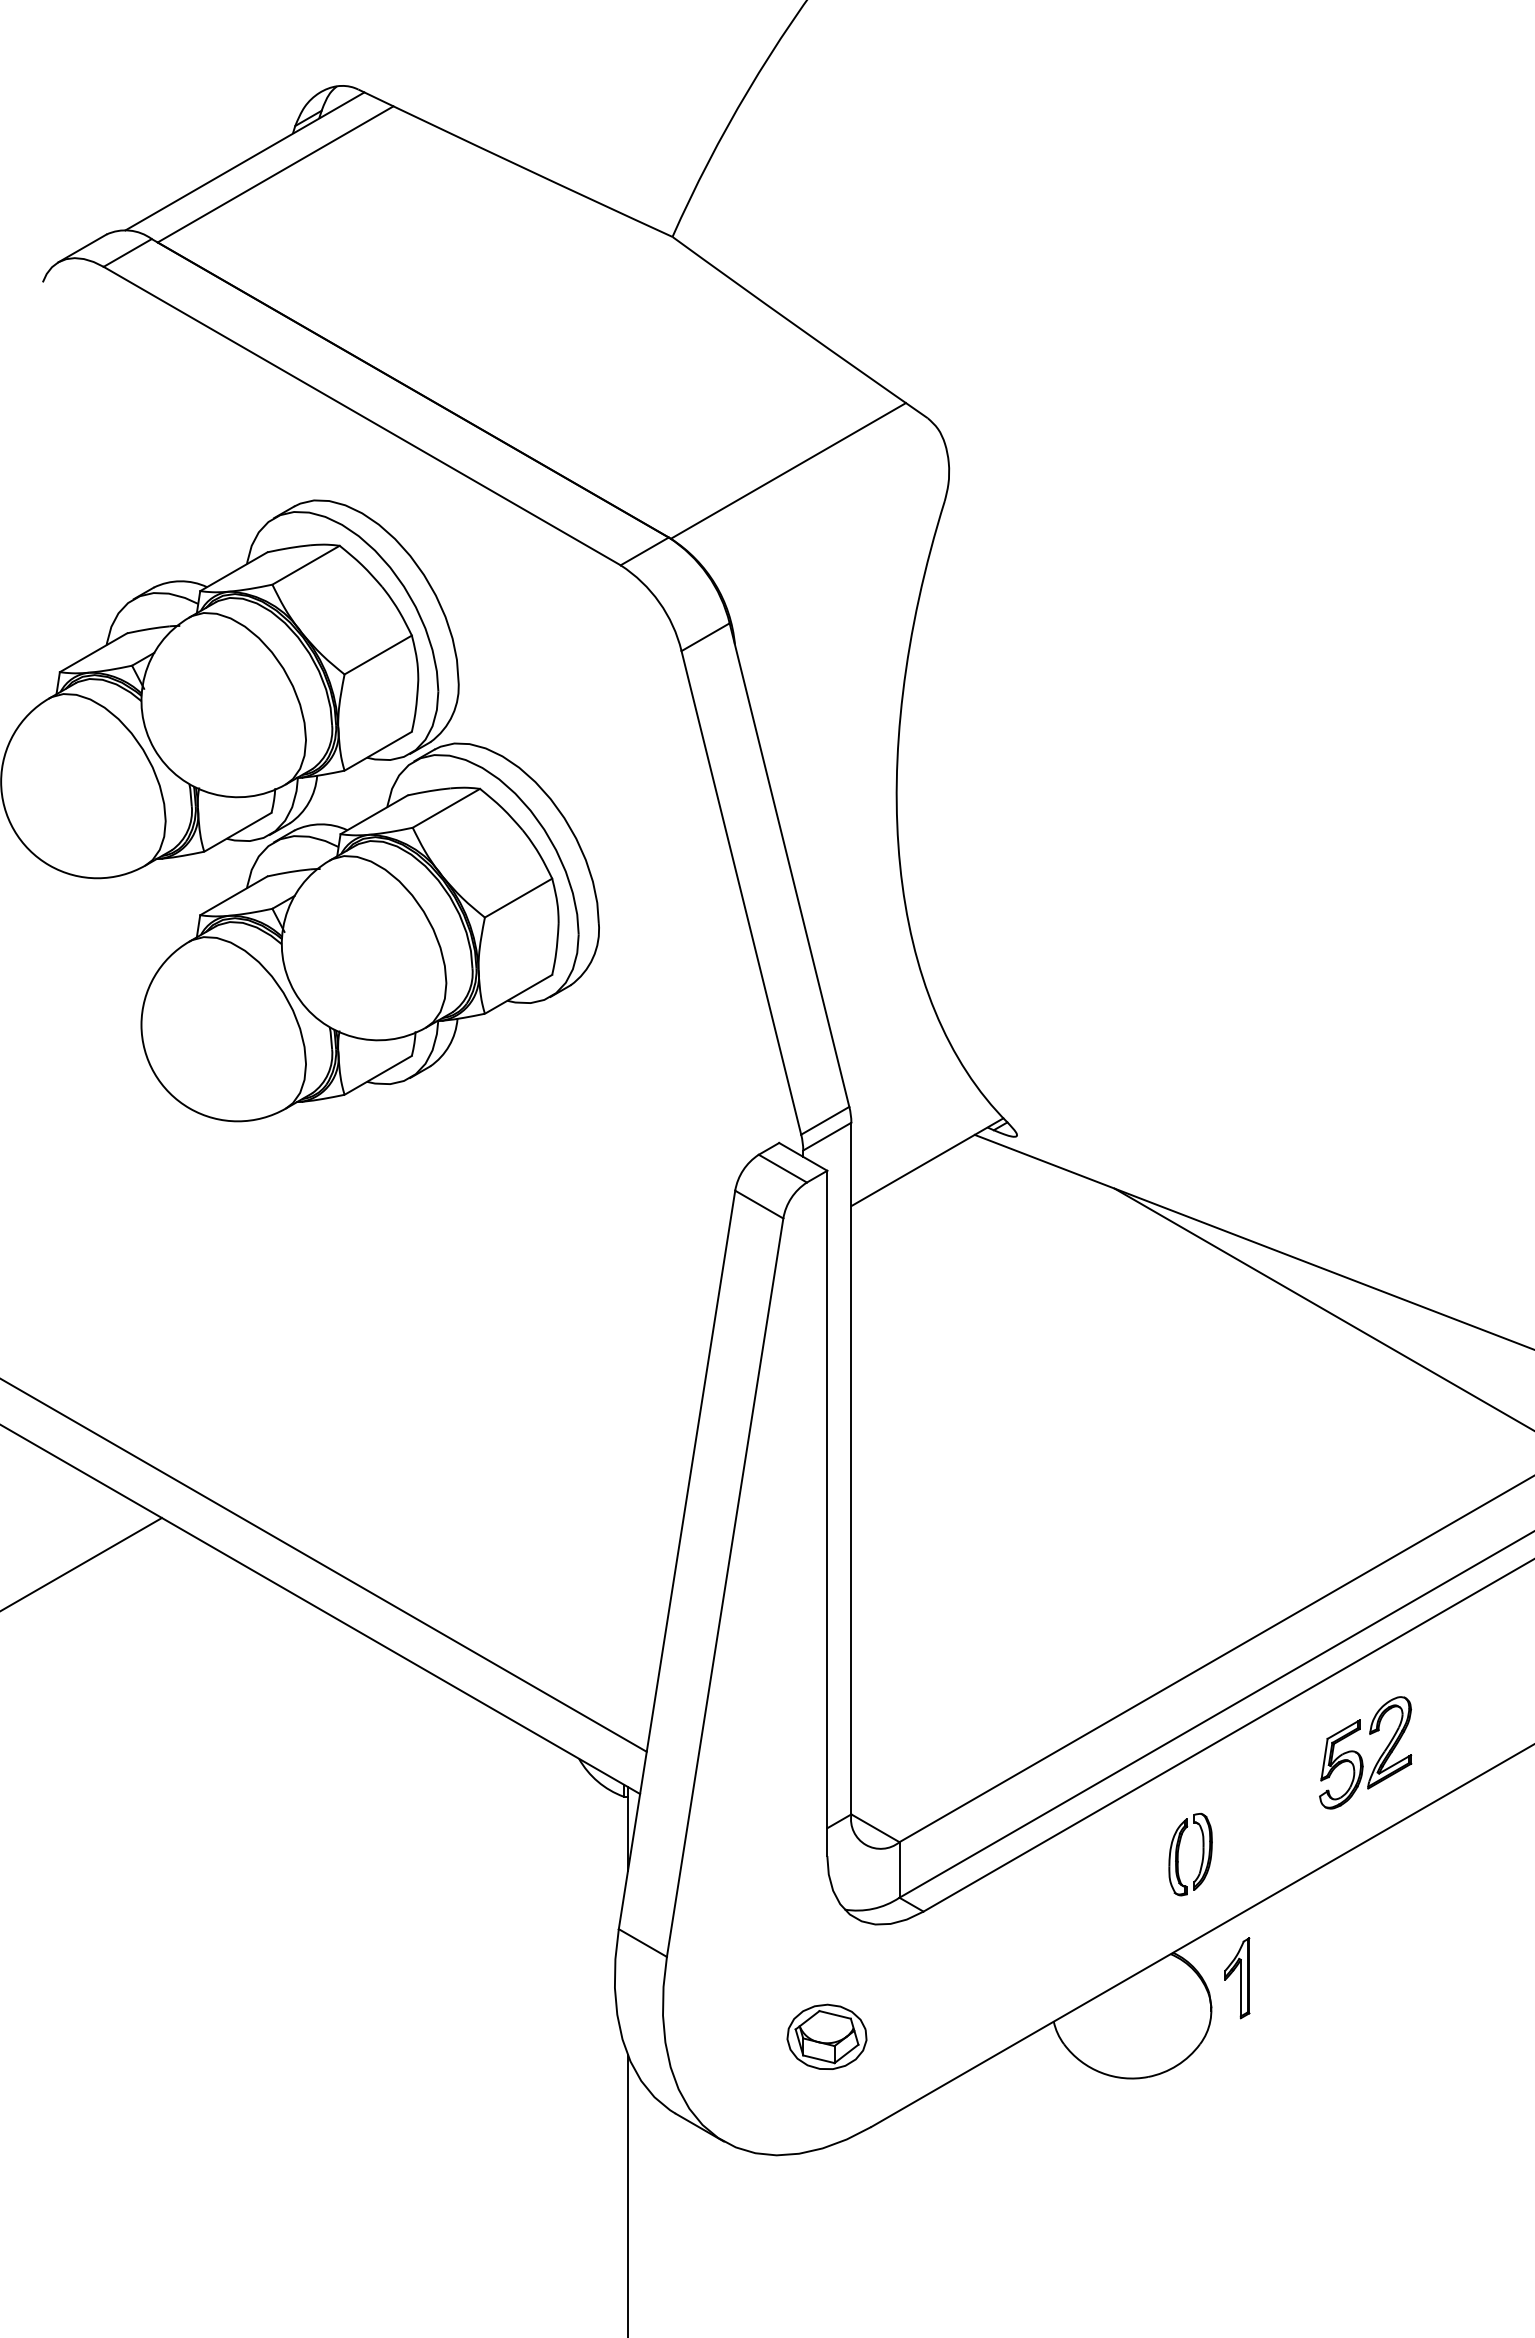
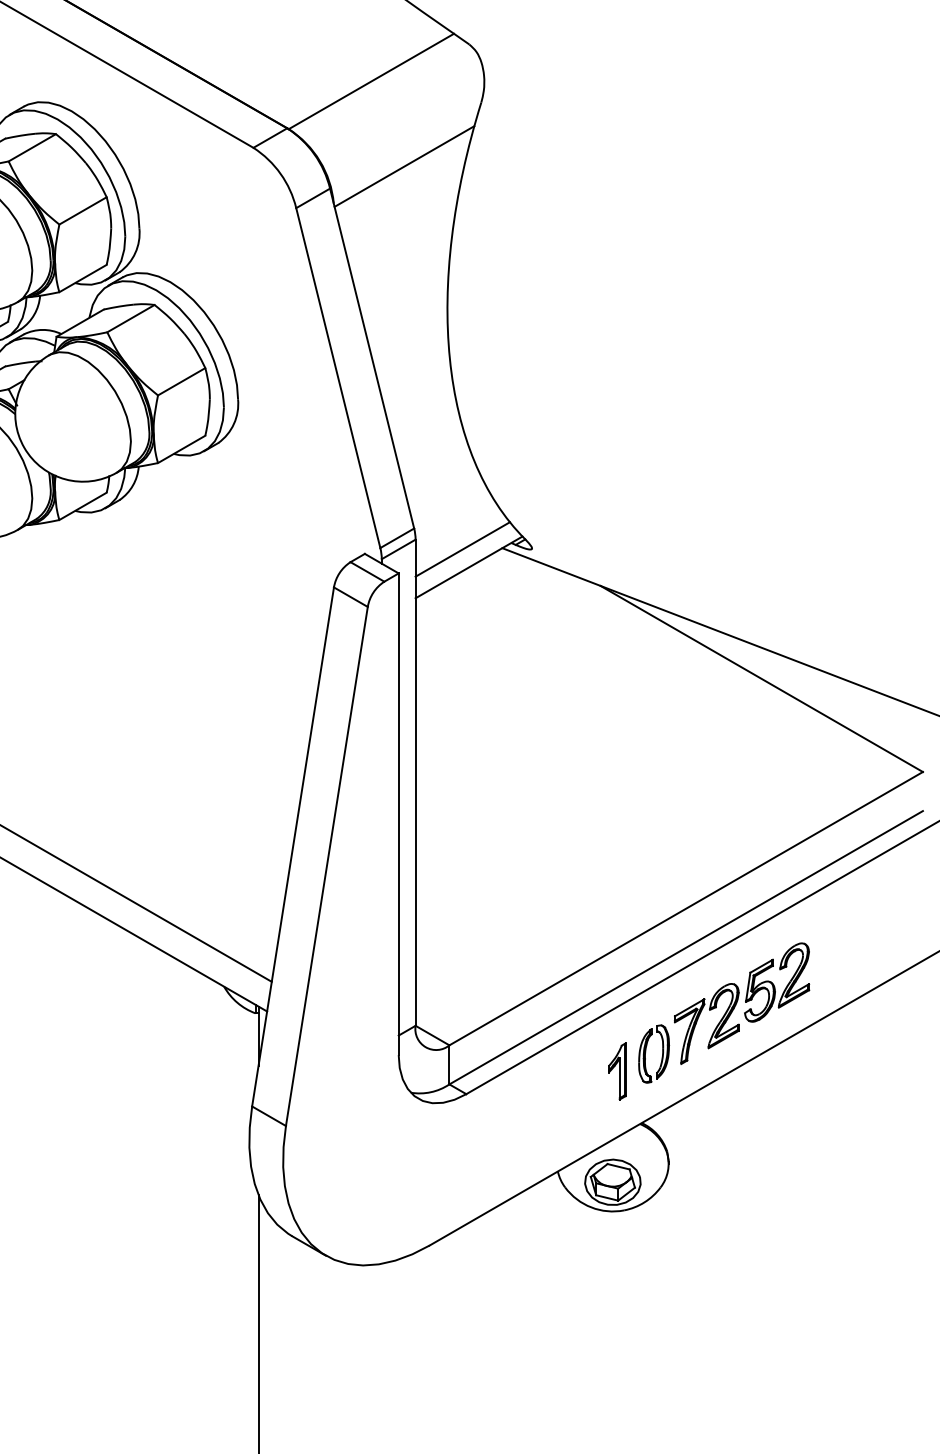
line: (835, 591) -> (404, 166), added
line: (918, 1136) -> (462, 549), added
part: (1253, 1805) -> (698, 1019), added
part: (1237, 1978) -> (617, 1071), moved
part: (826, 2036) -> (612, 1181), moved

